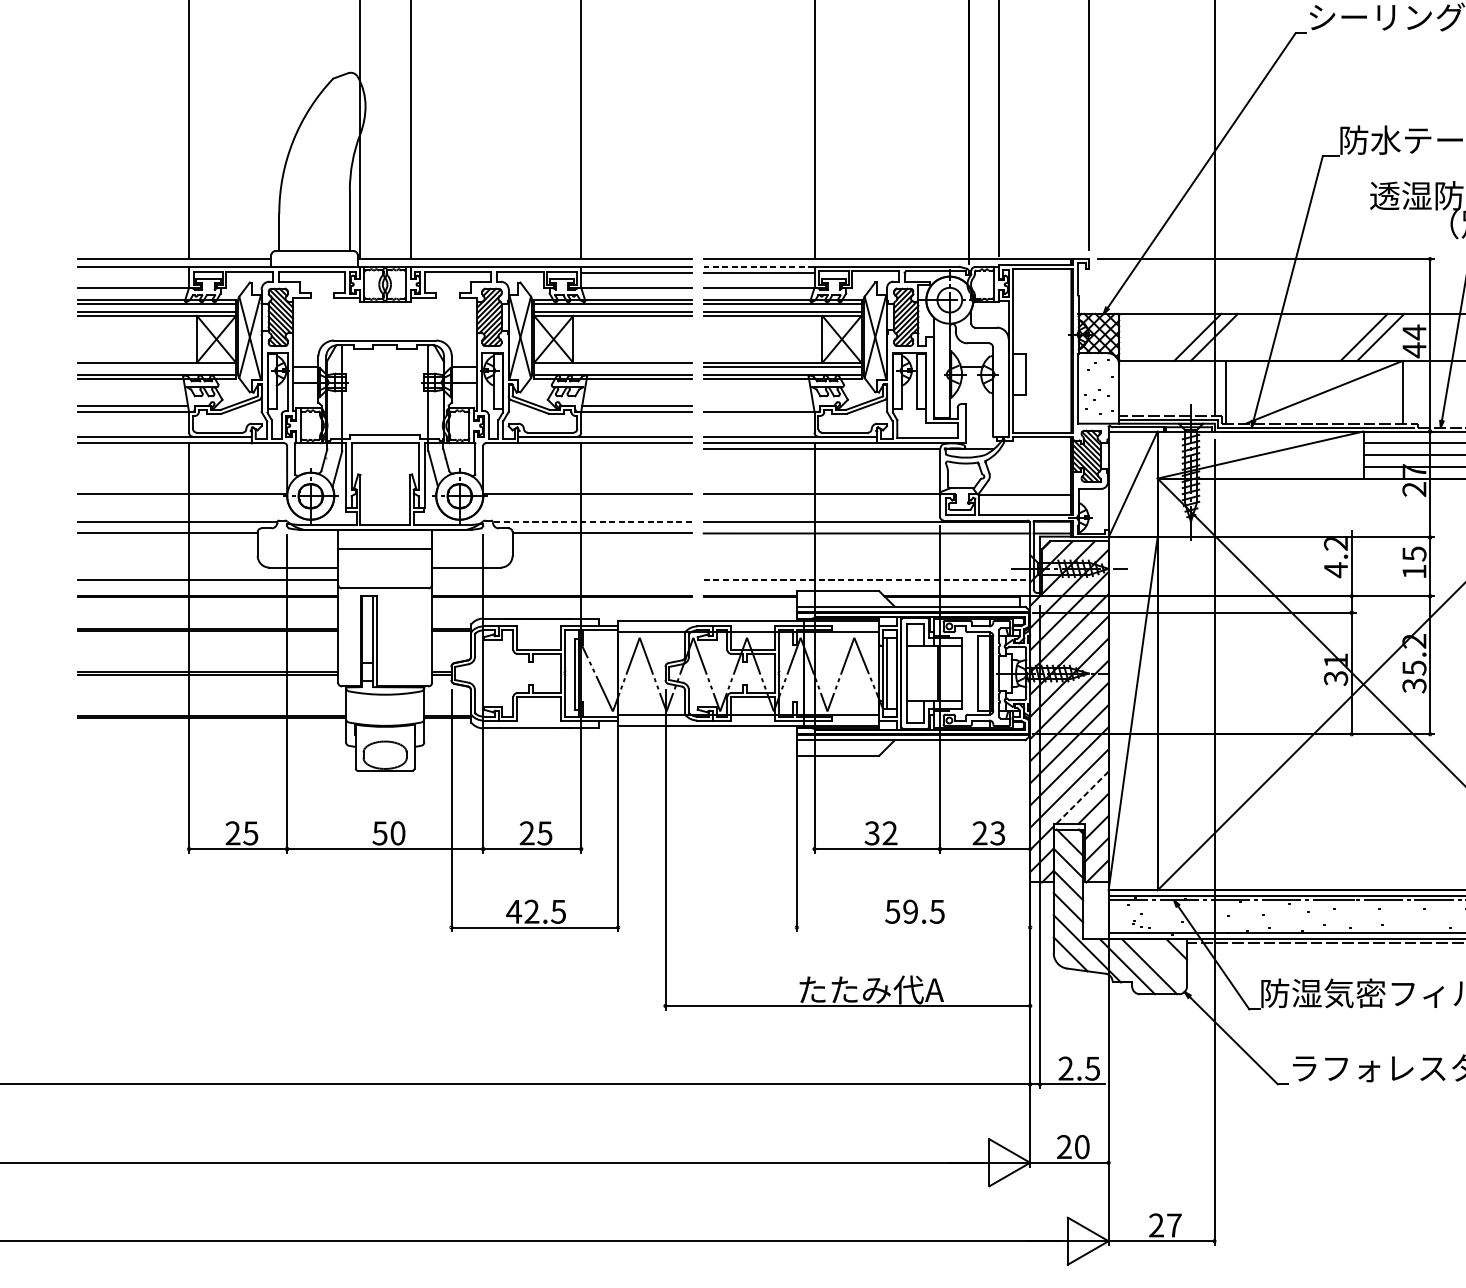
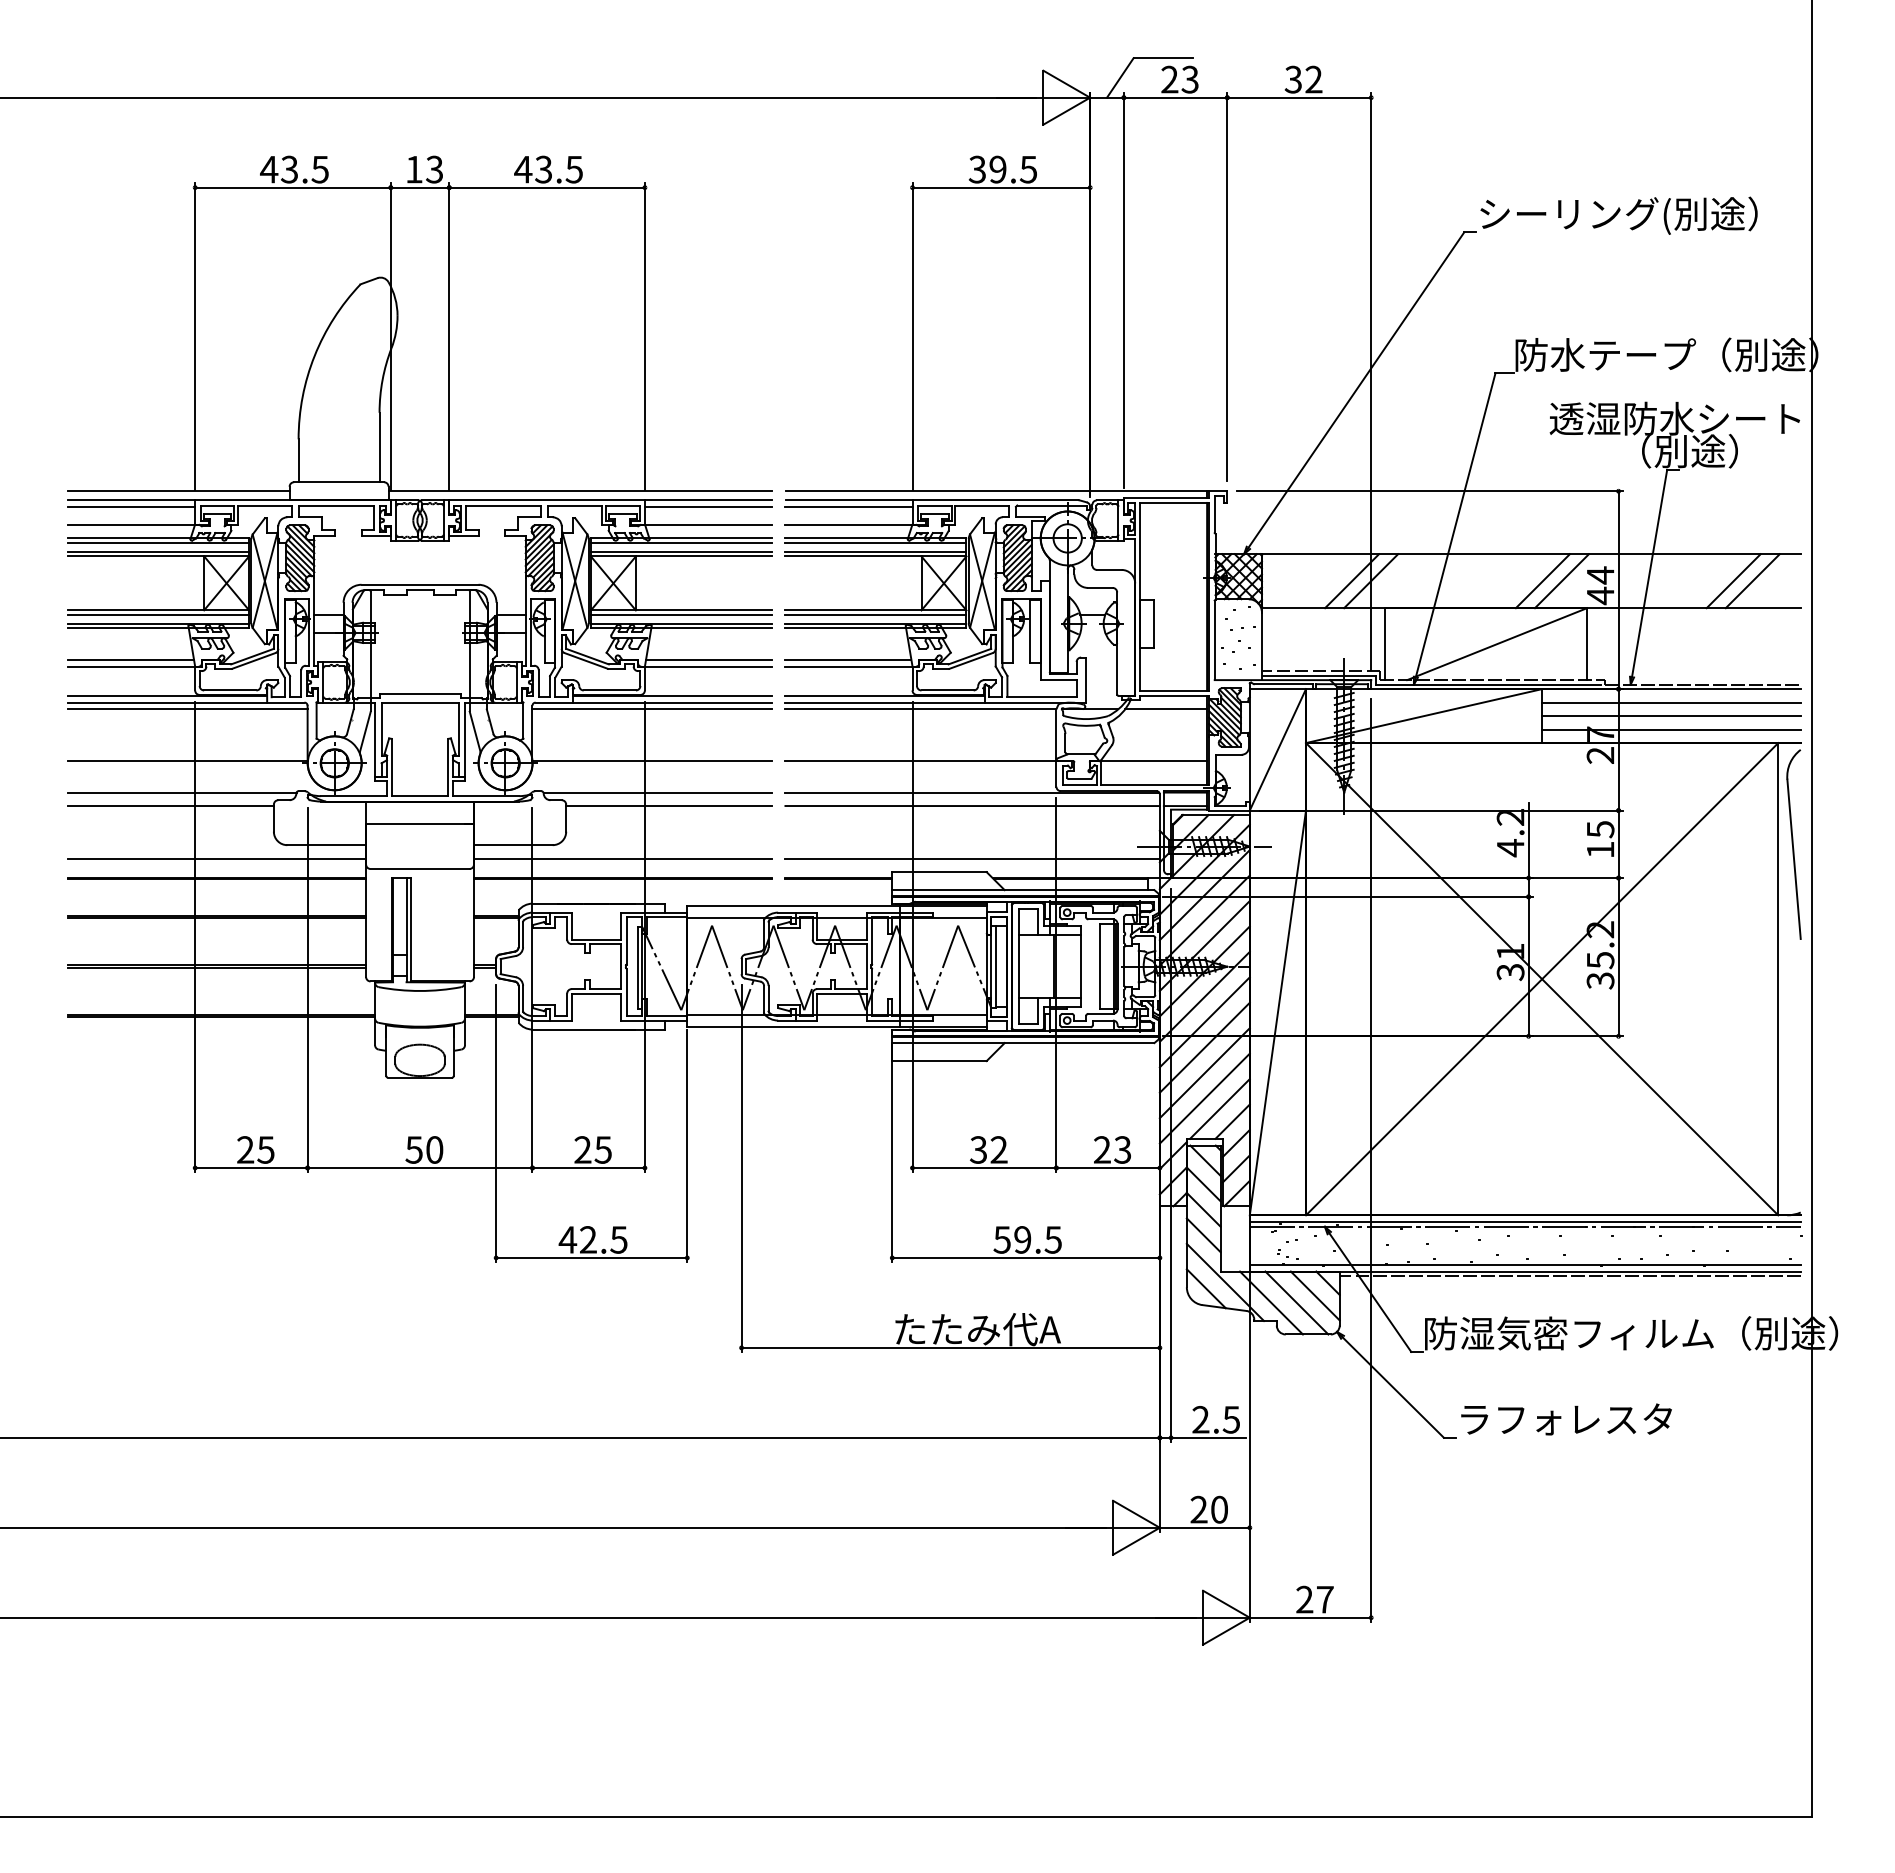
line: (759, 267) -> (849, 500), dashed -> solid
line: (133, 273) -> (131, 507), added
line: (157, 366) -> (158, 614), added
line: (612, 366) -> (680, 614), added
line: (758, 405) -> (848, 659), added
line: (182, 449) -> (187, 709), added
line: (586, 449) -> (651, 709), added
line: (1035, 449) -> (1166, 709), added
line: (592, 521) -> (657, 792), dashed -> solid
line: (561, 580) -> (622, 859), added
line: (867, 580) -> (973, 859), dashed -> solid
line: (1082, 798) -> (1219, 1109), dashed -> solid
line: (913, 927) -> (1025, 1257), added
line: (1165, 960) -> (1314, 1295), added

